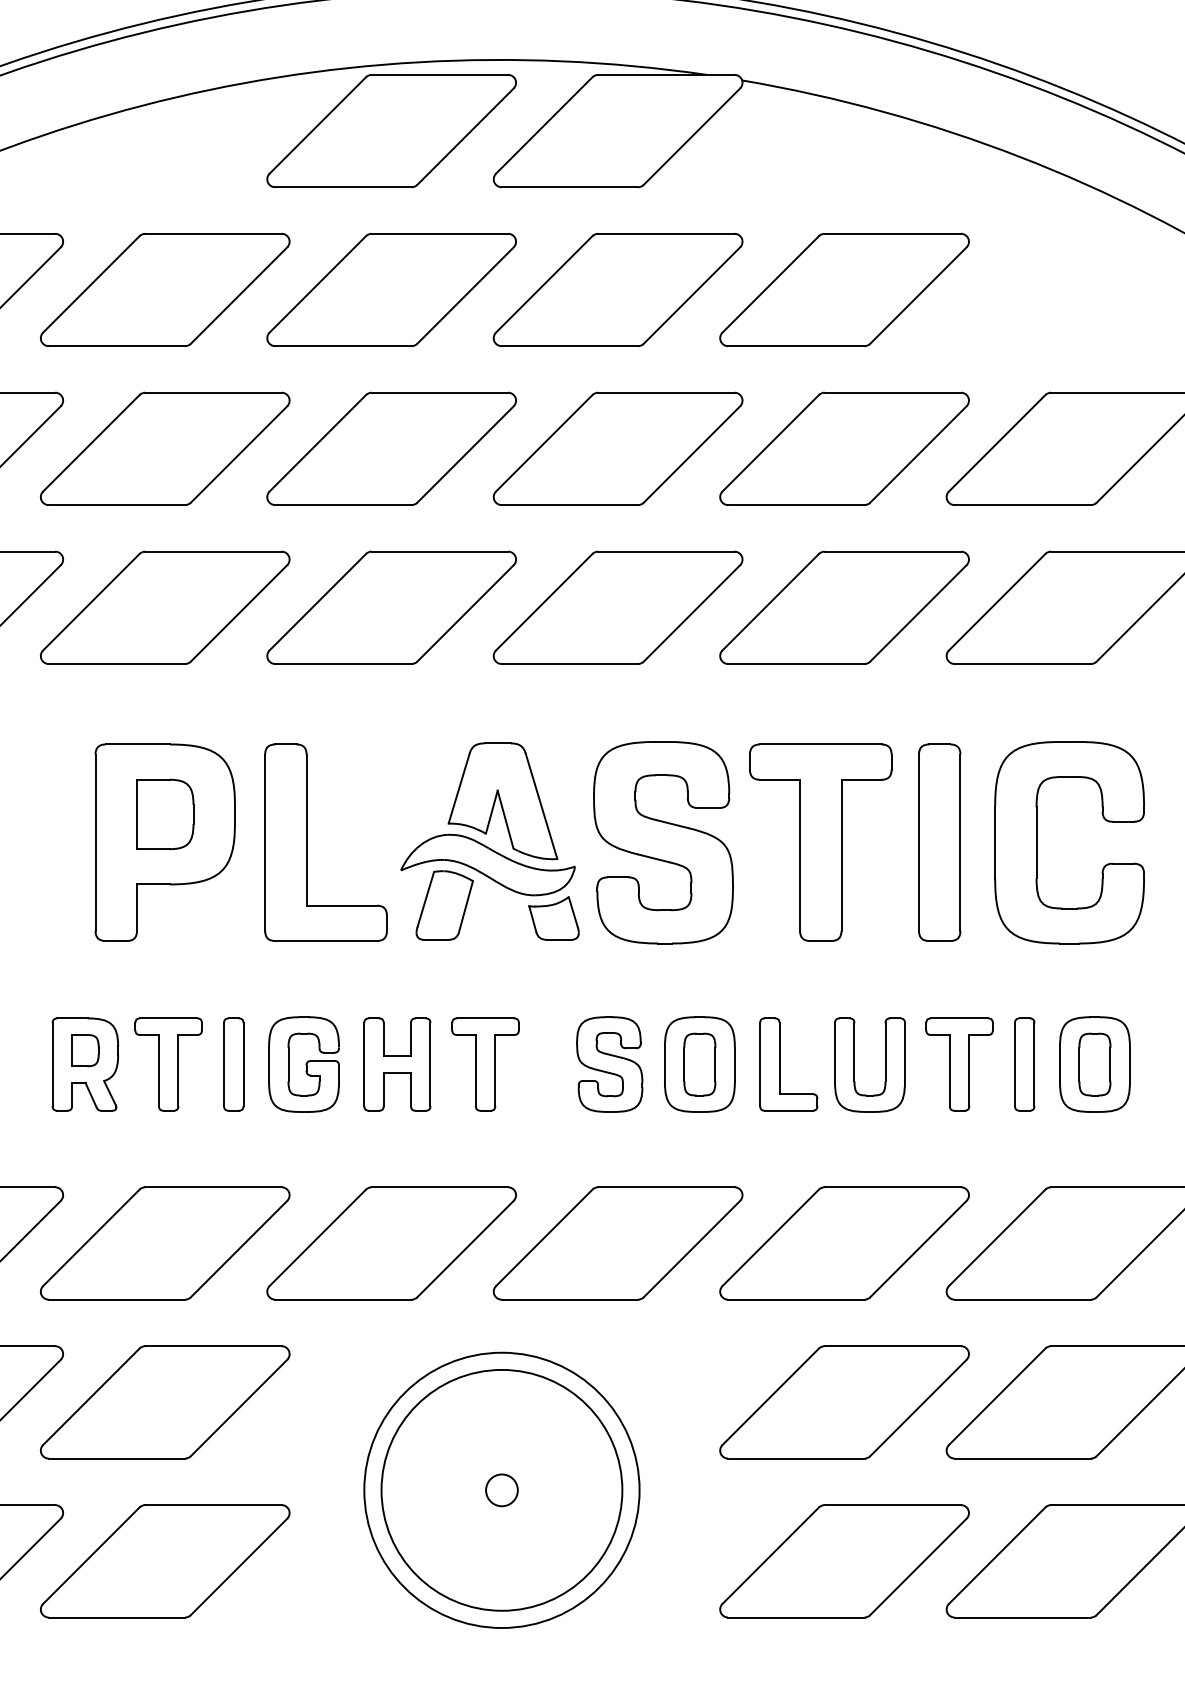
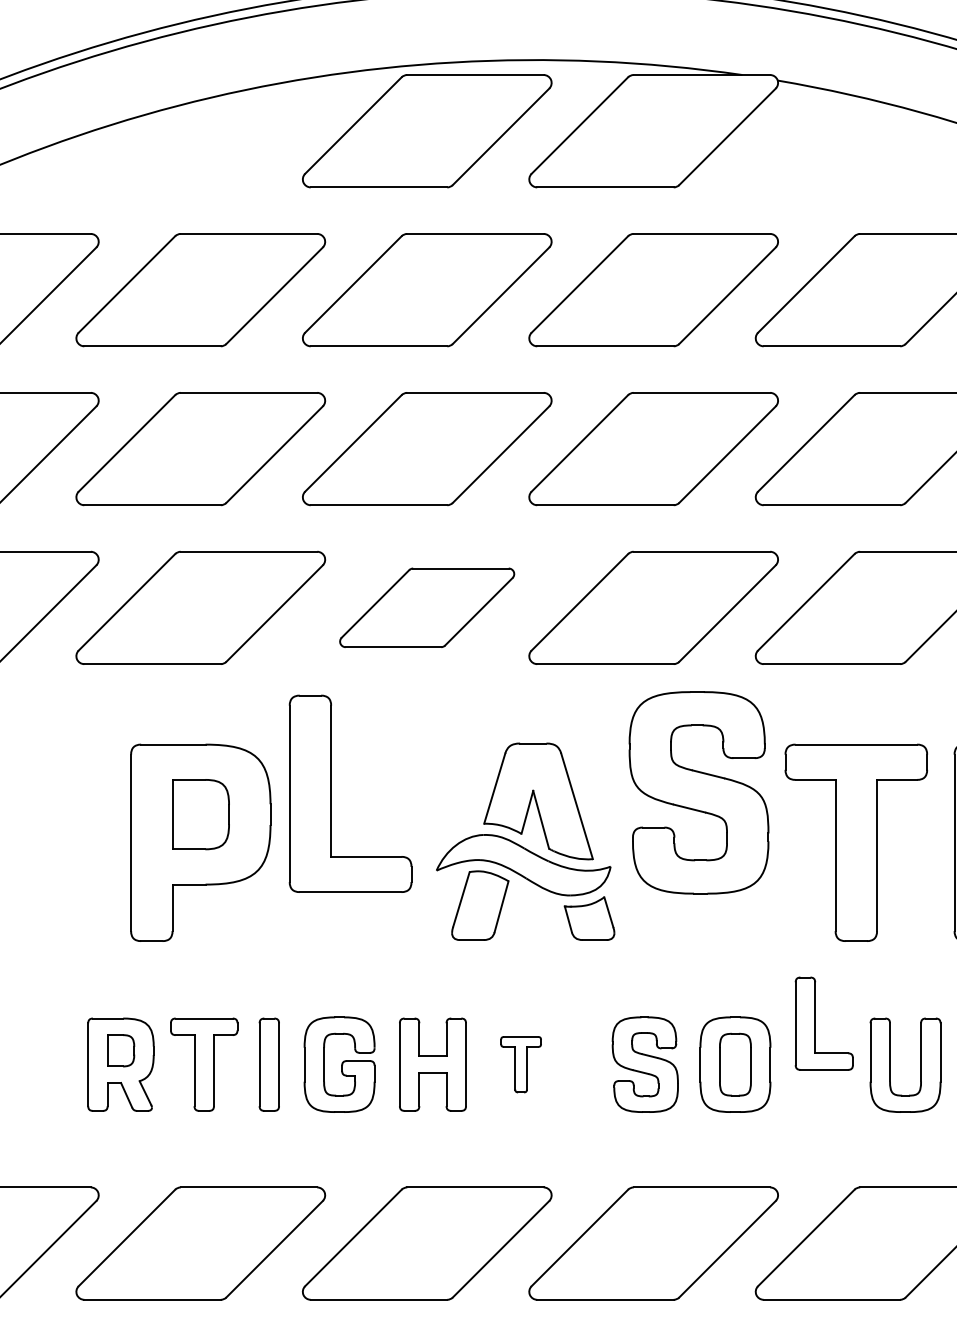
part: (391, 607) -> (427, 607), size x0.7
part: (307, 842) -> (332, 793), moved
part: (663, 842) -> (699, 792), moved
part: (485, 1064) -> (521, 1064), size x0.6
part: (780, 1064) -> (816, 1023), moved

